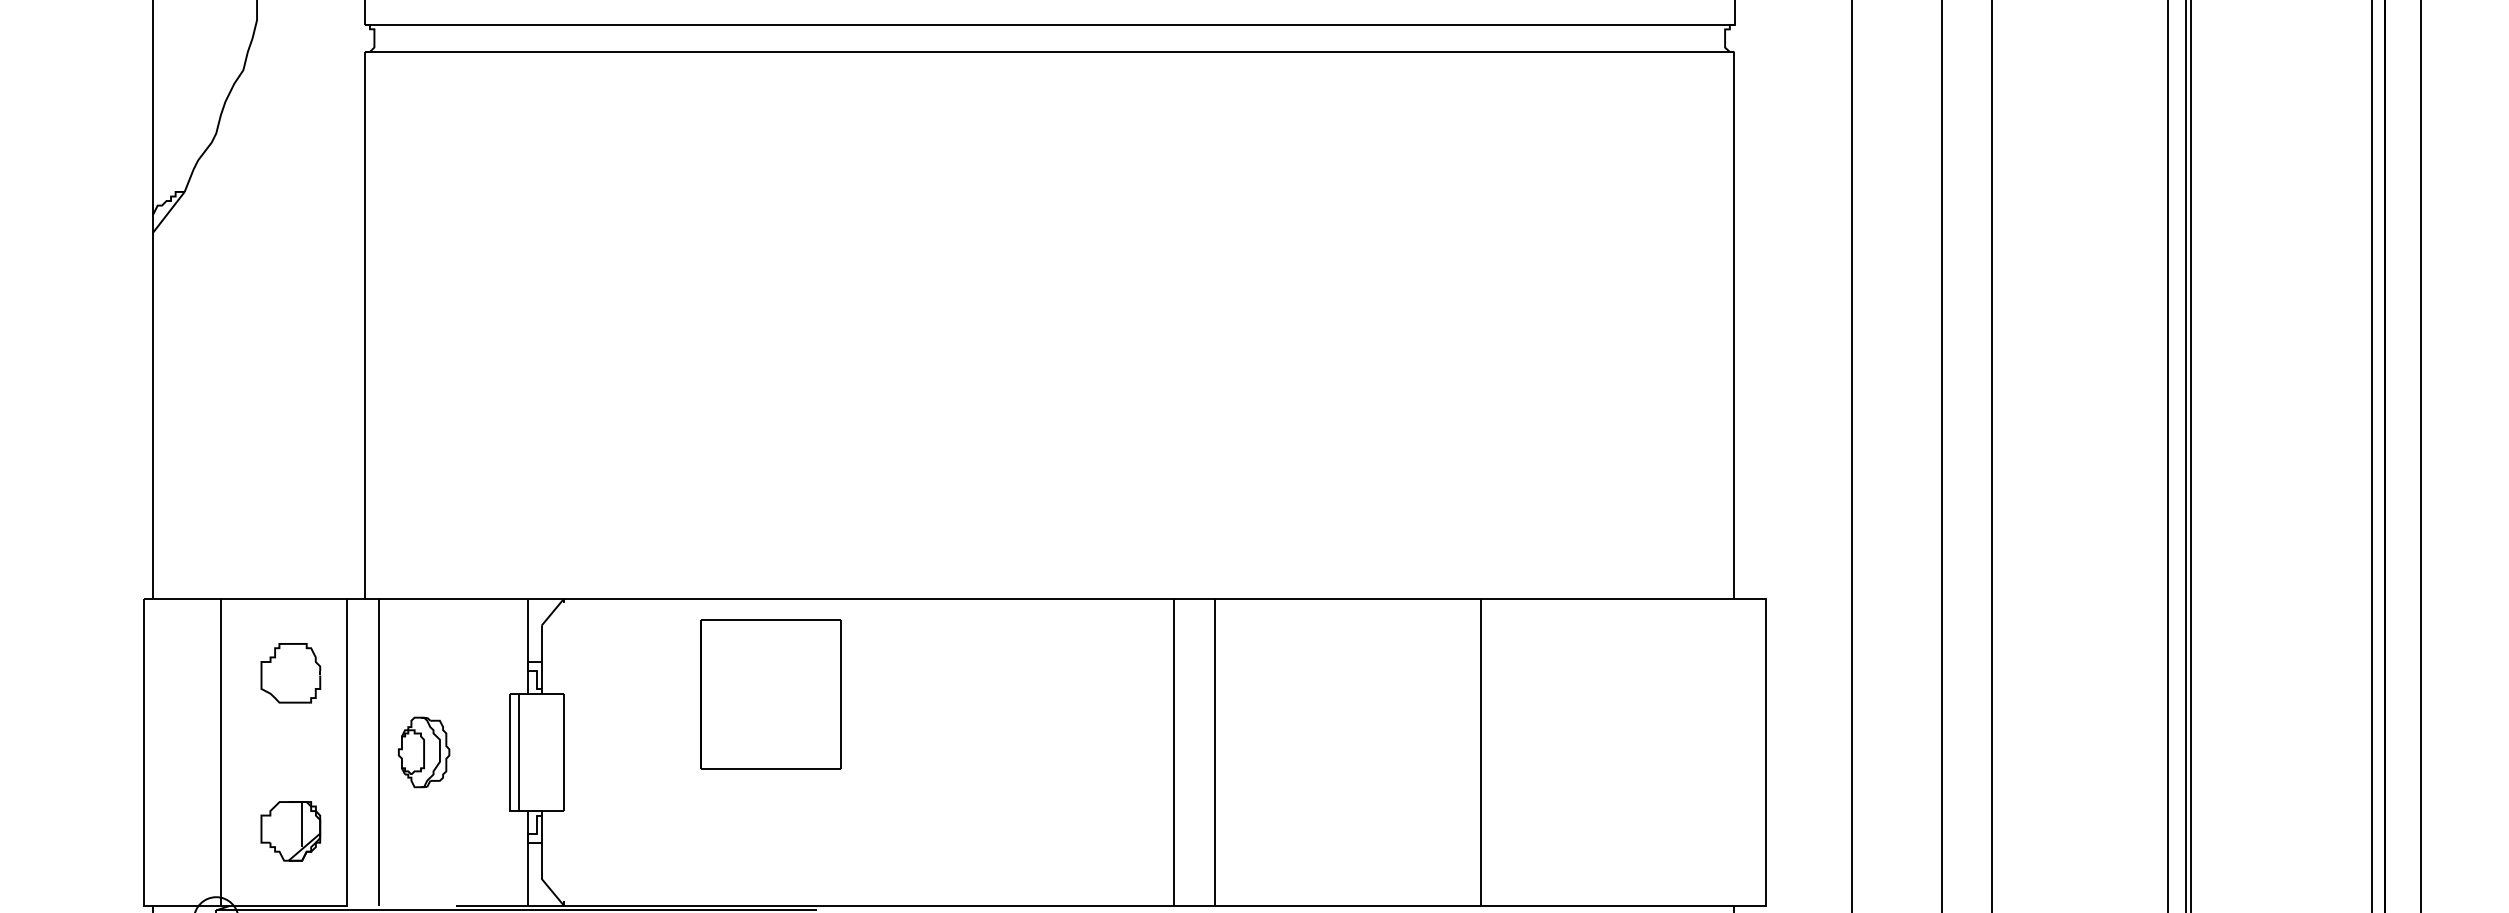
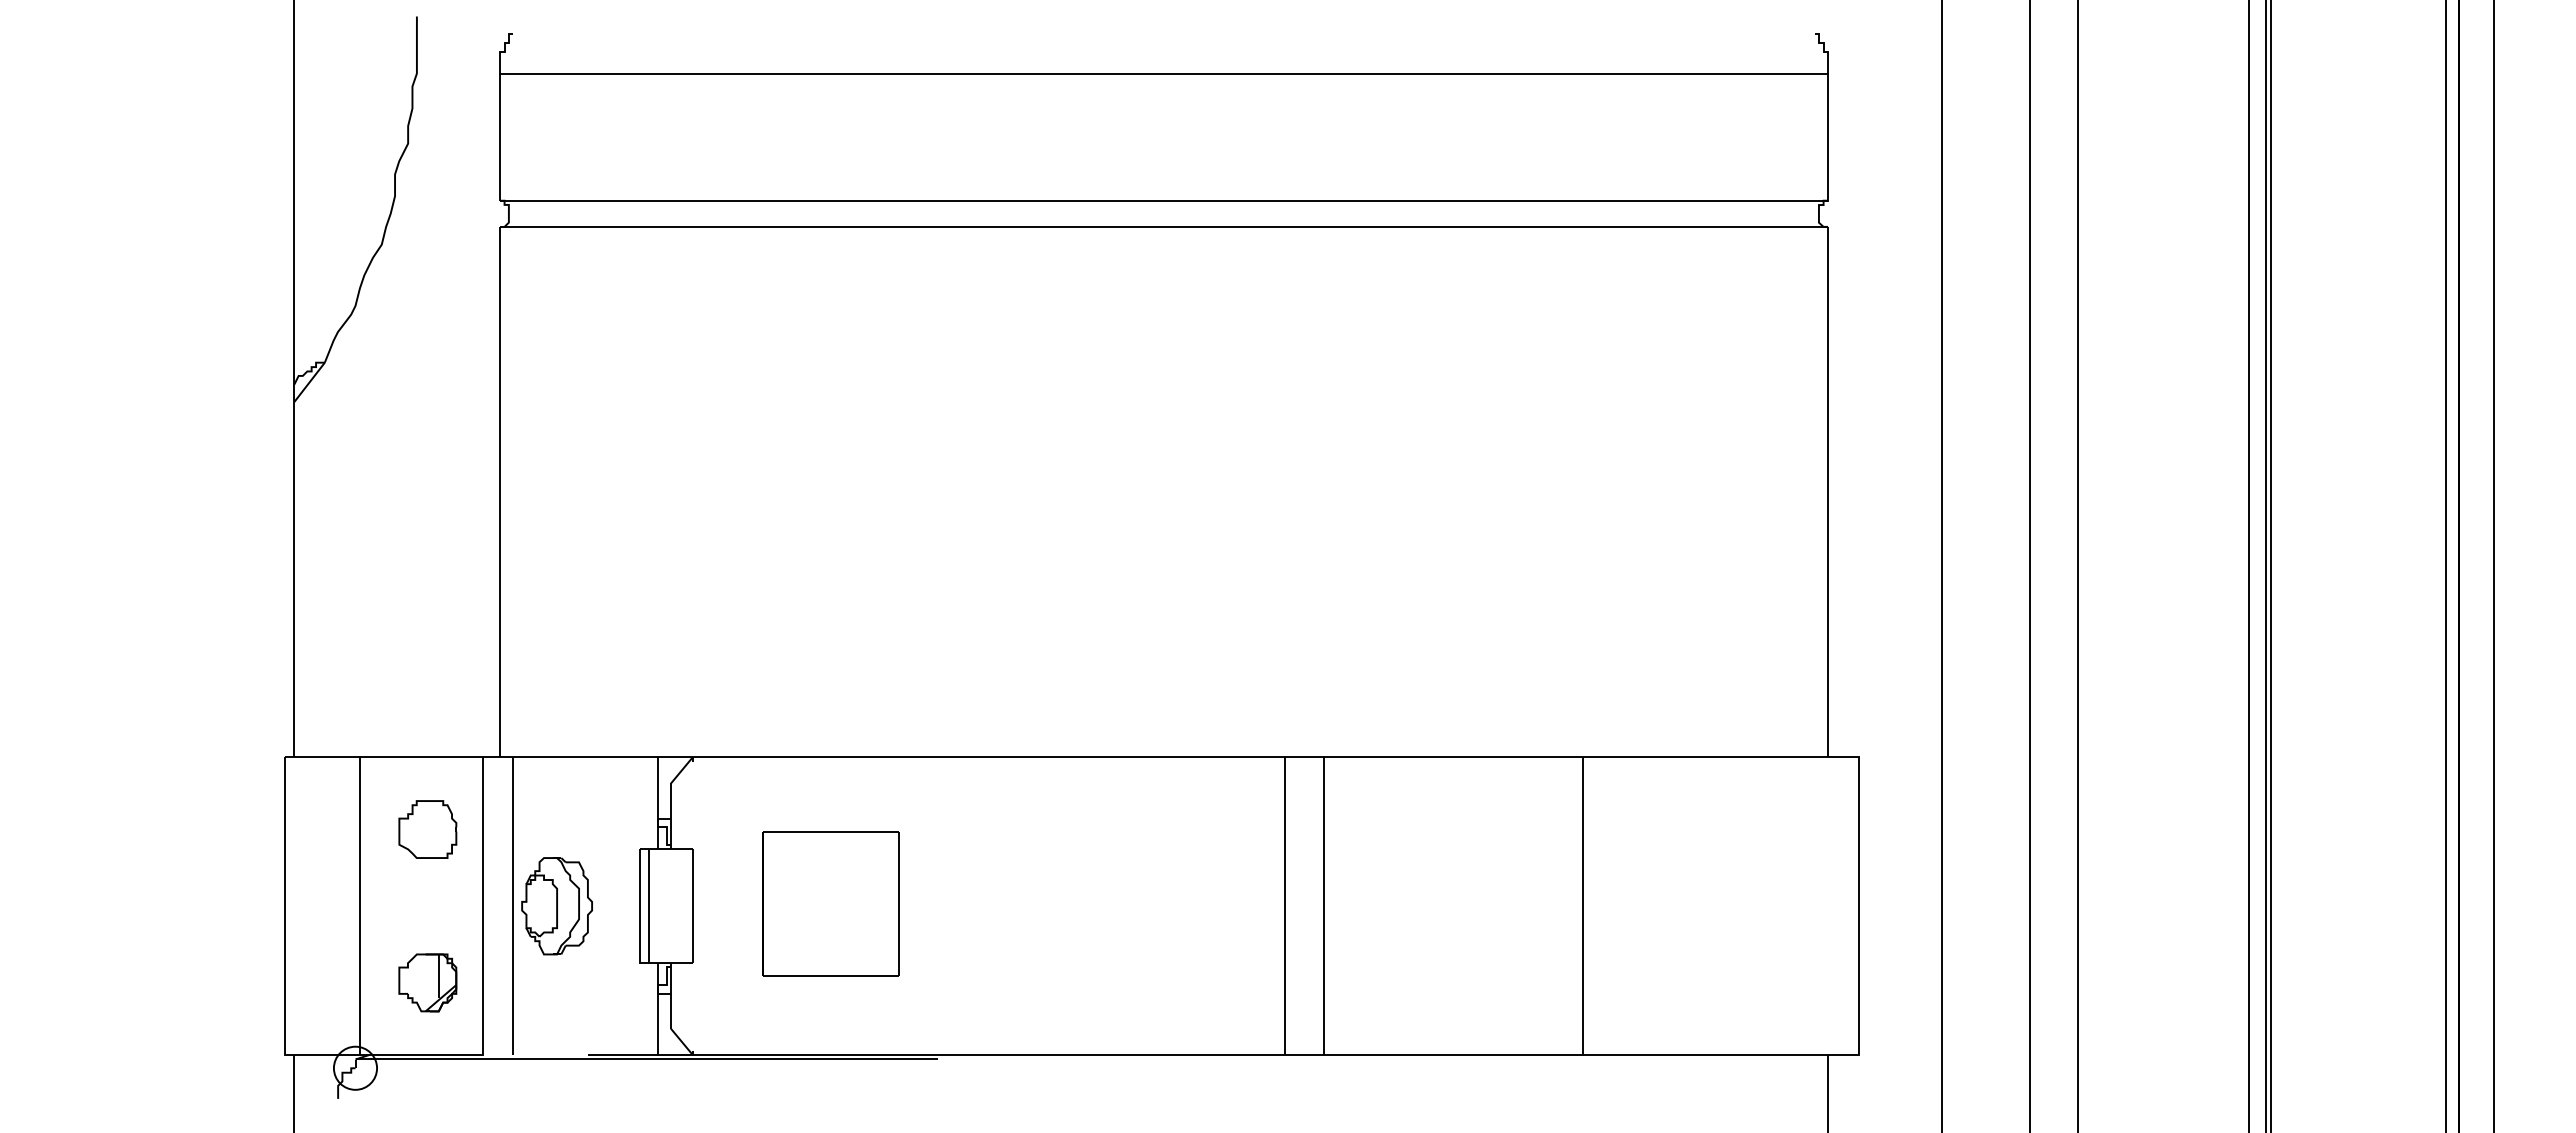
part: (769, 693) -> (830, 903), moved
part: (423, 752) -> (556, 906), size x1.43

